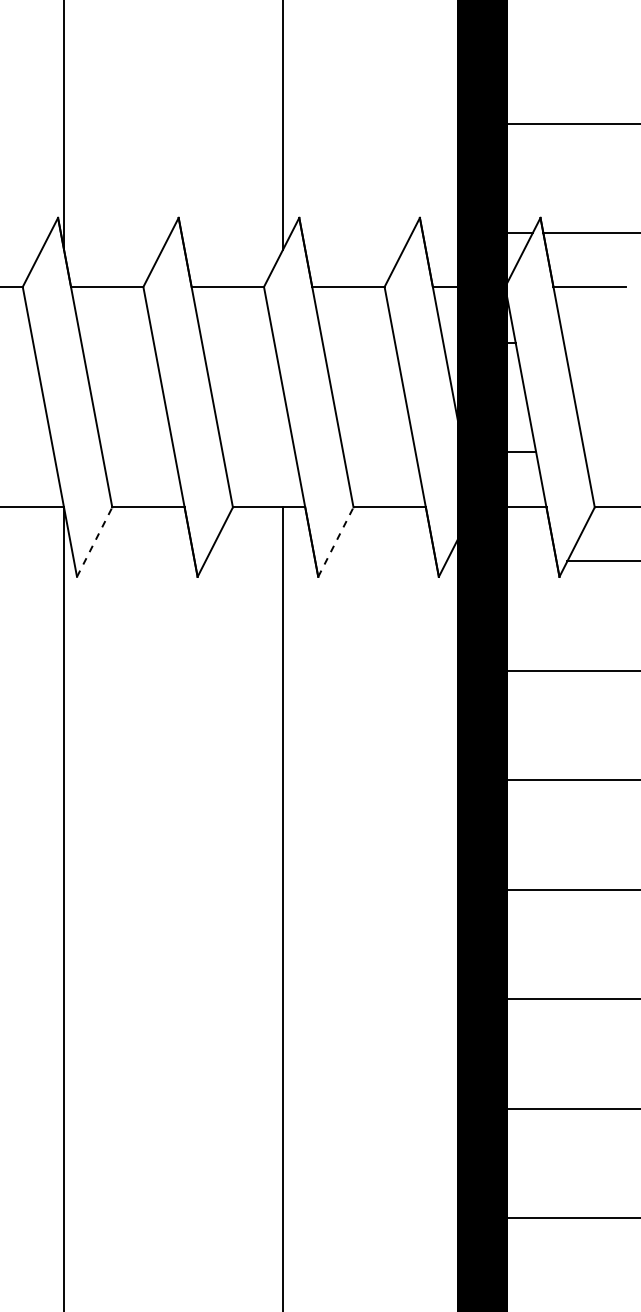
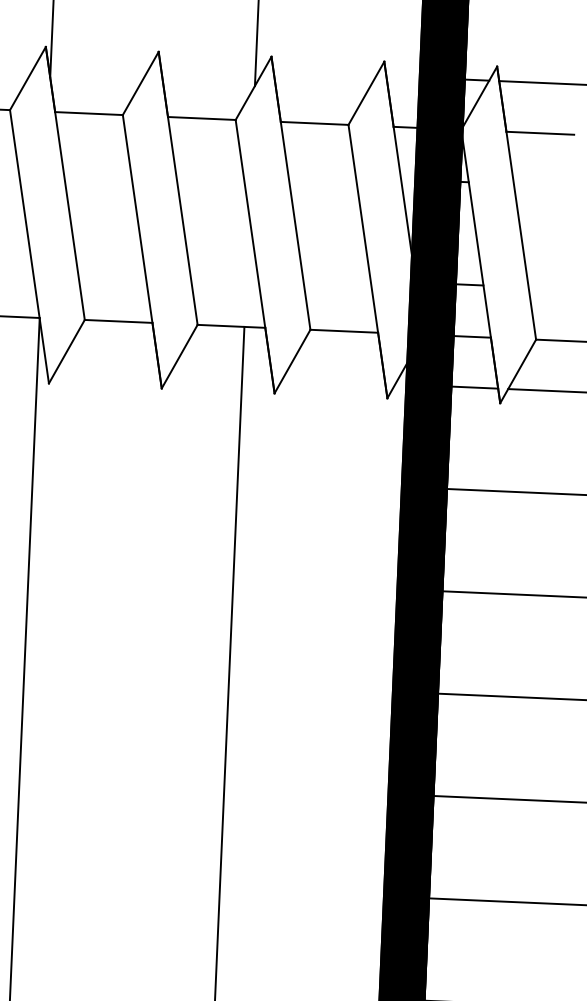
line: (94, 542) -> (66, 352), dashed -> solid
line: (335, 542) -> (292, 361), dashed -> solid
line: (531, 561) -> (474, 387), added

